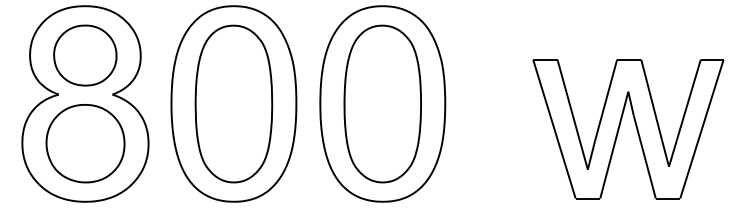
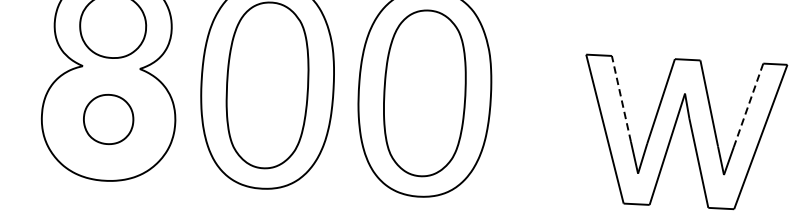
line: (568, 99) -> (621, 98), solid -> dashed
line: (688, 99) -> (748, 104), solid -> dashed
part: (85, 143) -> (108, 119), size x0.6

